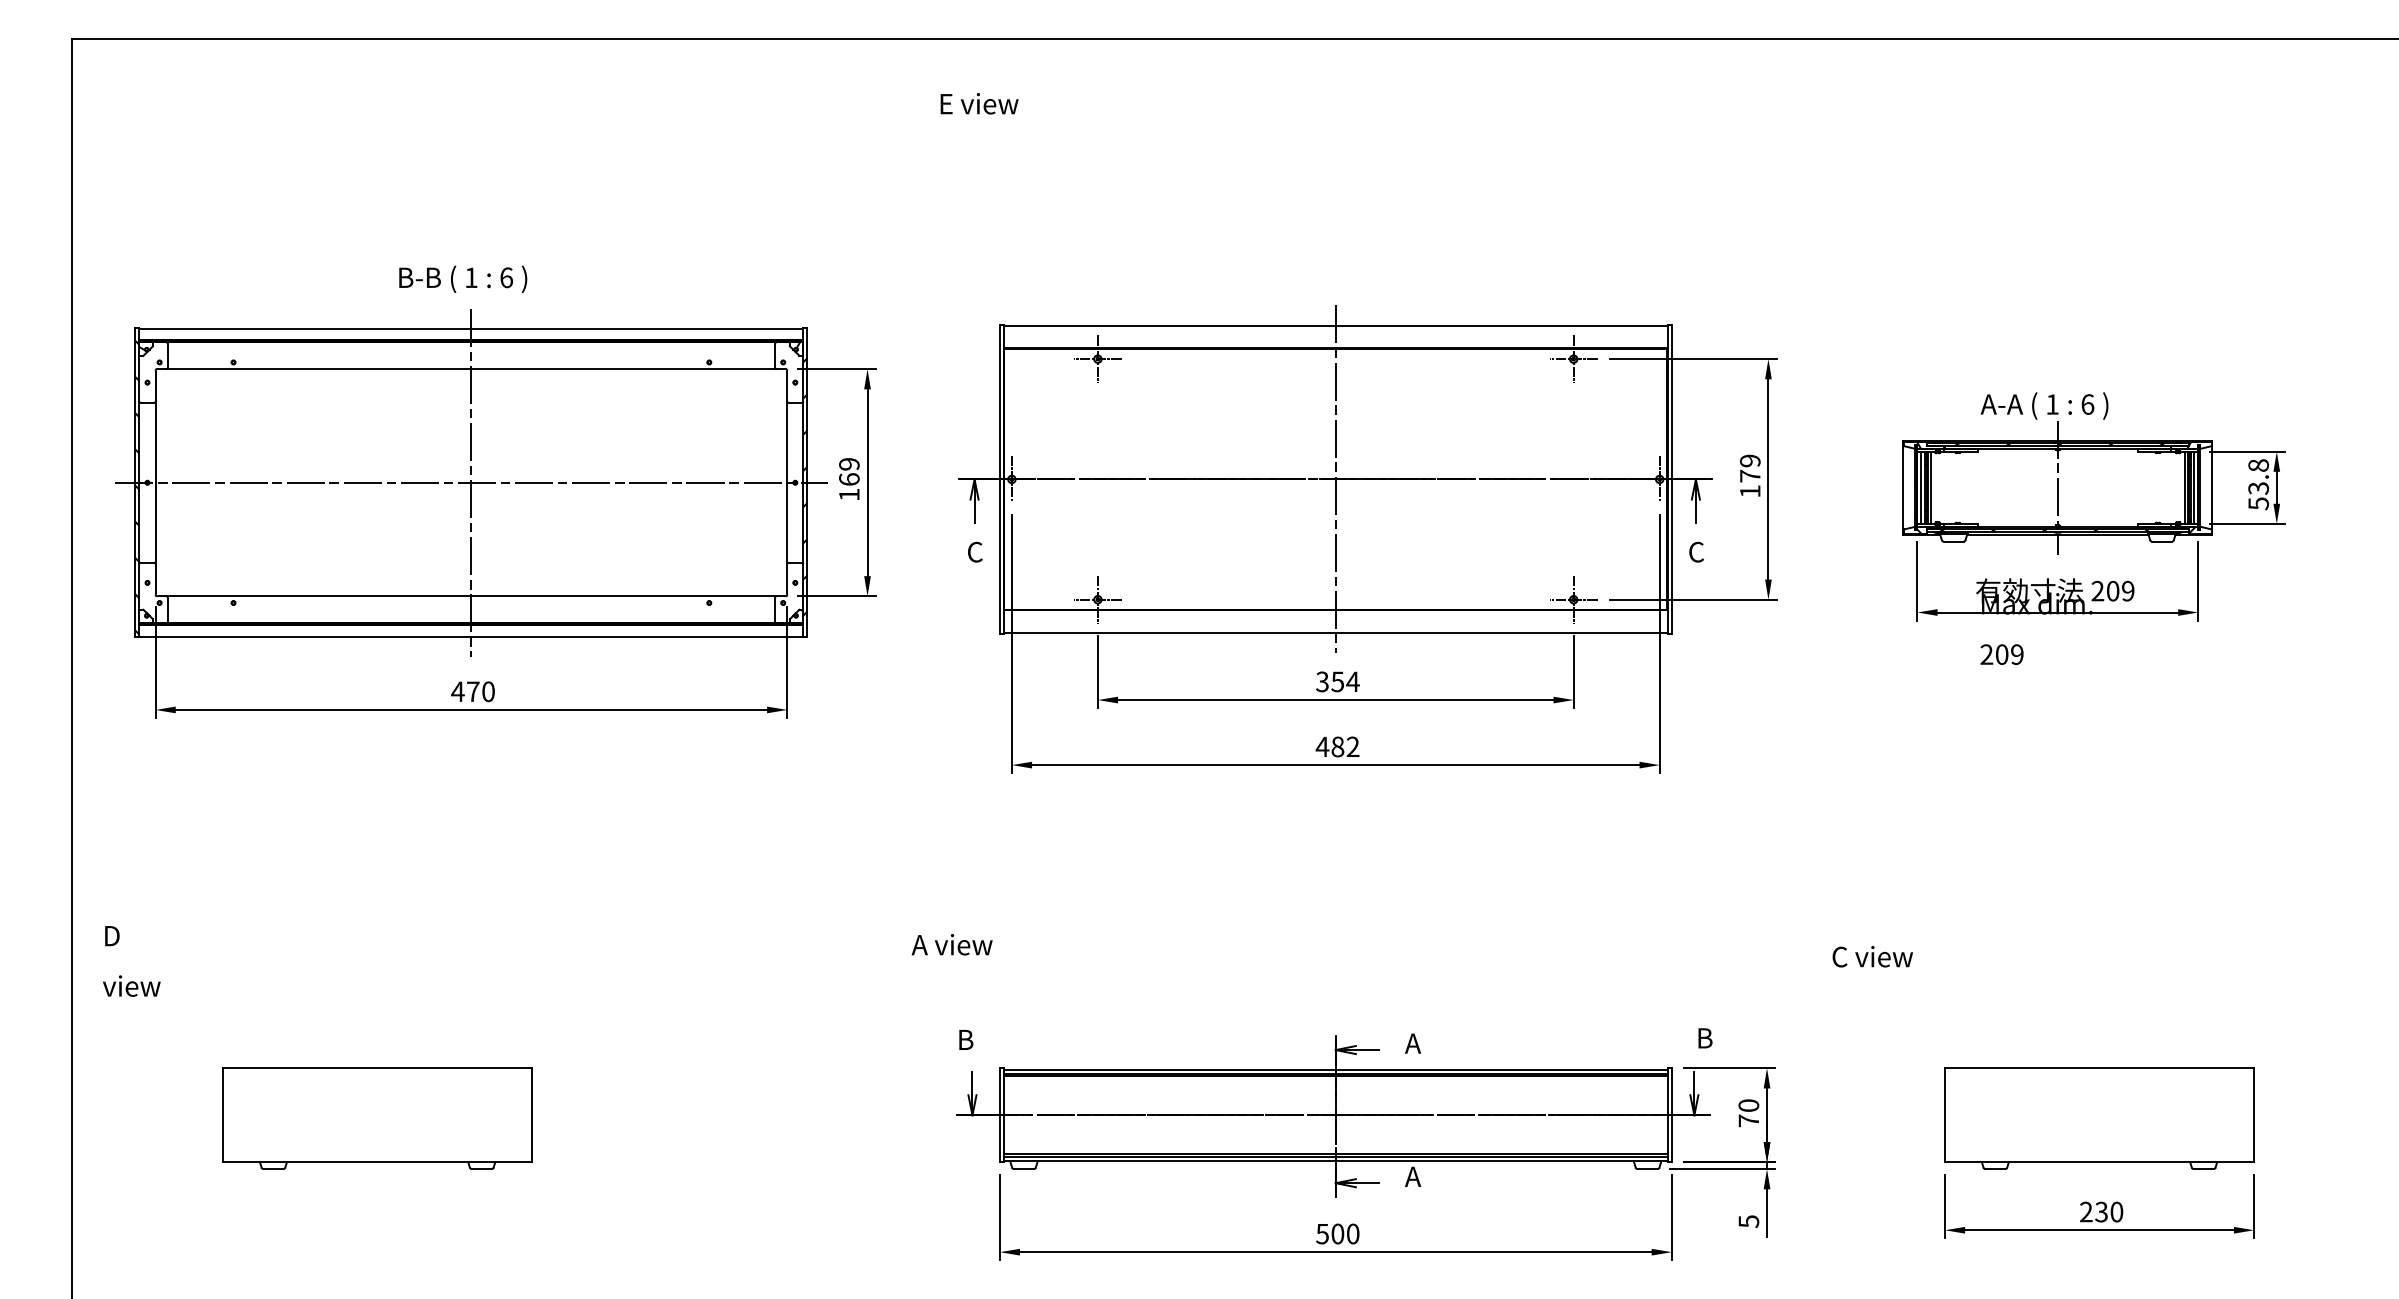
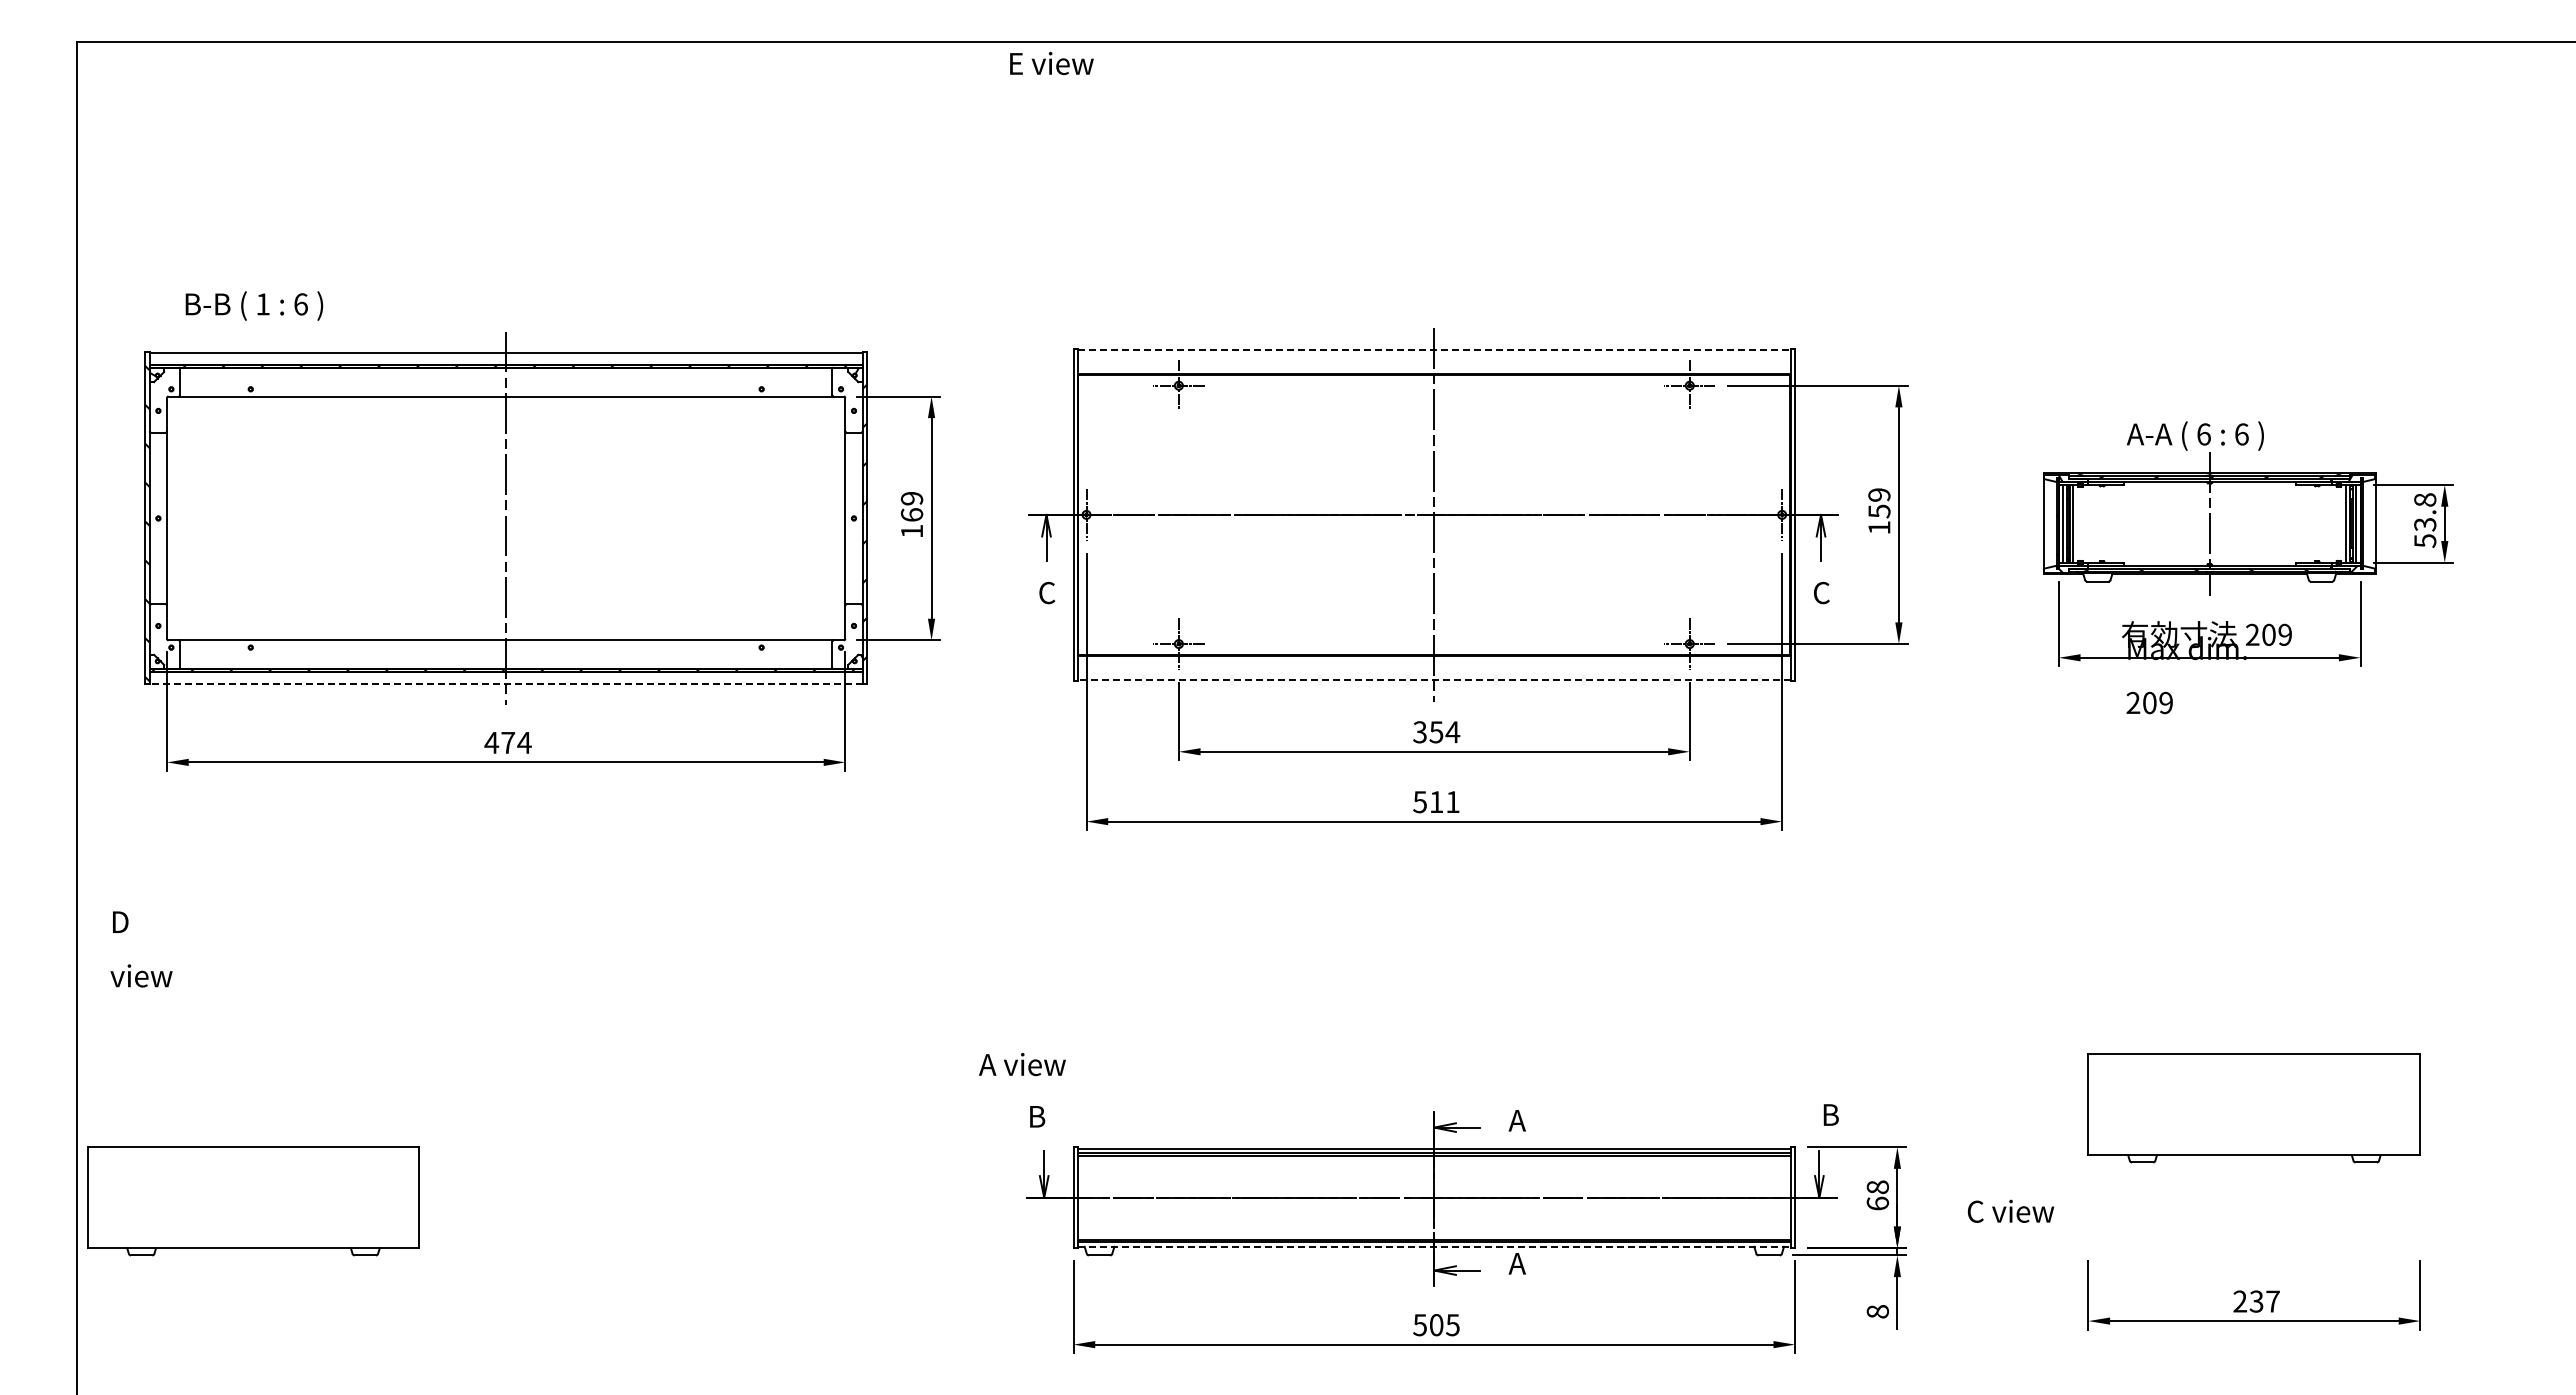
text: (979, 103) -> (1051, 63), moved
text: (463, 278) -> (254, 305), moved
line: (1335, 325) -> (1434, 349), solid -> dashed
text: (2052, 404) -> (2203, 434), 1 -> 6
text: (1750, 476) -> (1879, 511), 179 -> 159
line: (470, 482) -> (505, 518), removed
line: (1335, 633) -> (1433, 680), solid -> dashed
line: (470, 636) -> (505, 683), solid -> dashed
text: (488, 691) -> (524, 742), 470 -> 474
text: (1336, 747) -> (1435, 802), 482 -> 511
text: (952, 944) -> (1022, 1064), moved
text: (1872, 955) -> (2010, 1210), moved
text: (131, 961) -> (141, 949), moved
text: (1748, 1113) -> (1877, 1195), 70 -> 68
part: (377, 1118) -> (253, 1201), moved
part: (2098, 1118) -> (2253, 1108), moved
line: (1335, 1160) -> (1434, 1246), solid -> dashed
text: (2116, 1212) -> (2272, 1301), 230 -> 237
text: (1748, 1221) -> (1877, 1311), 5 -> 8
text: (1352, 1234) -> (1452, 1325), 500 -> 505

